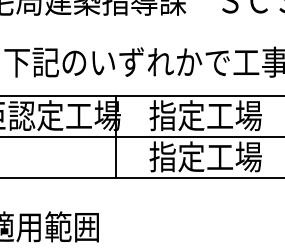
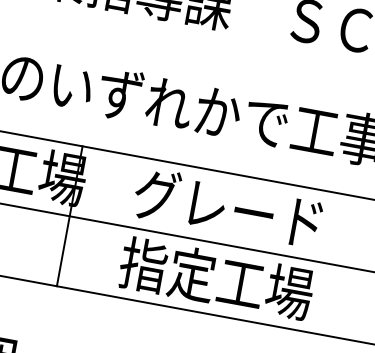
text: (205, 115) -> (229, 208), 指定工場 -> グレード

